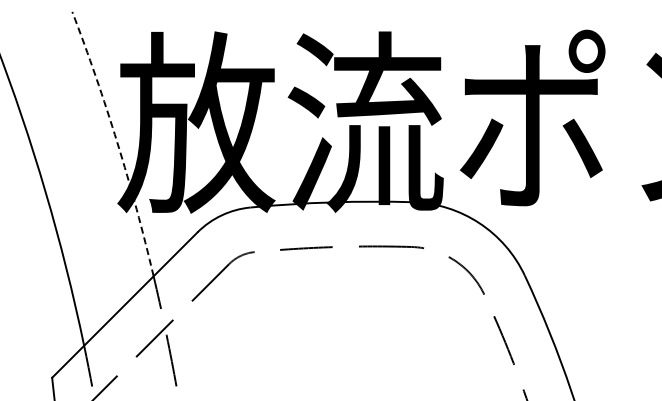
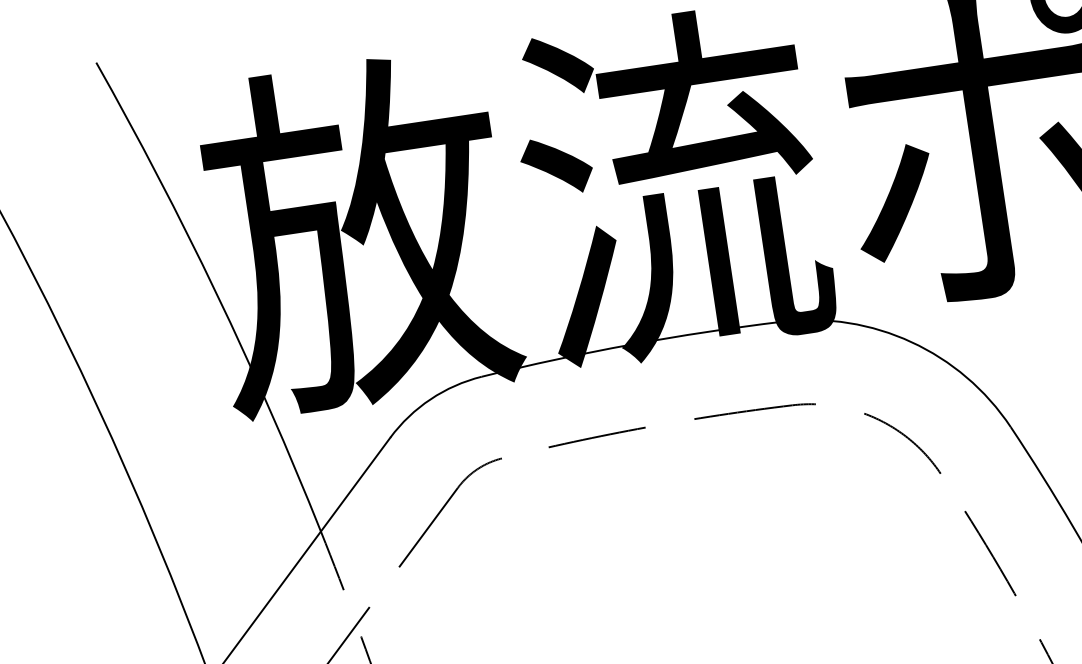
arc: (117, 142) -> (216, 292), dashed -> solid

